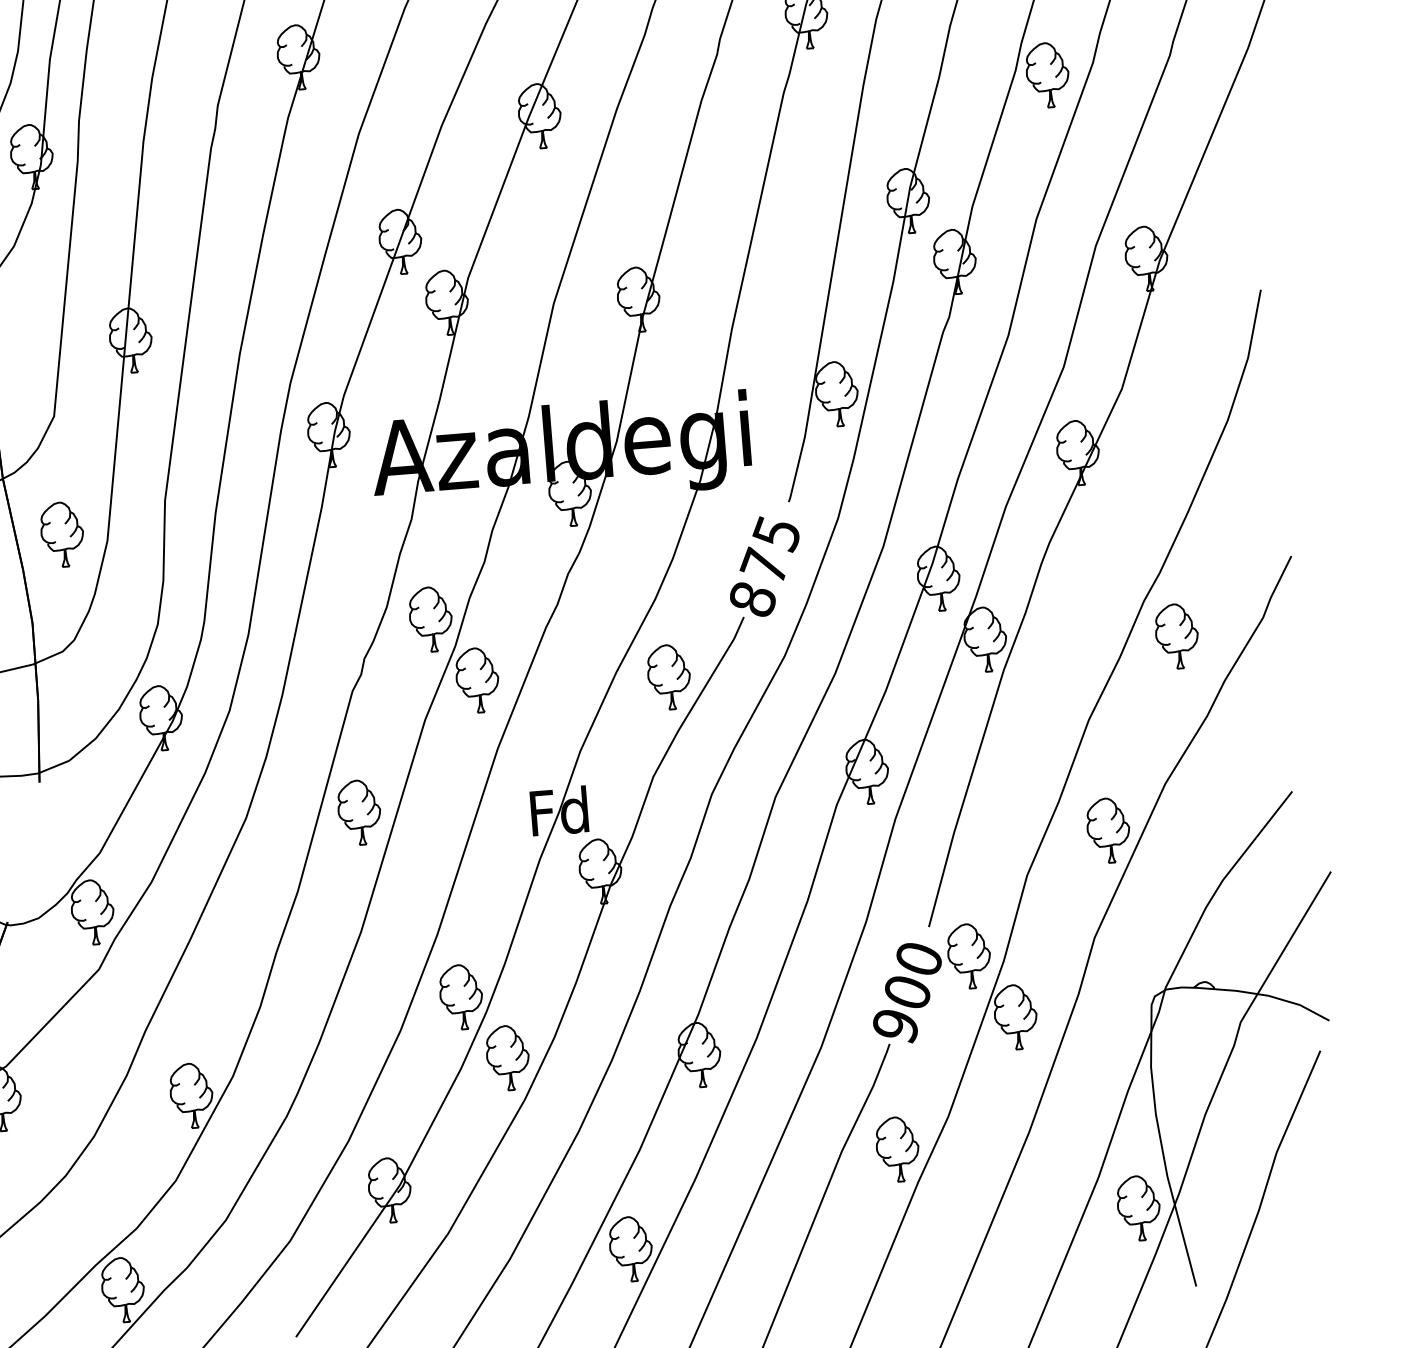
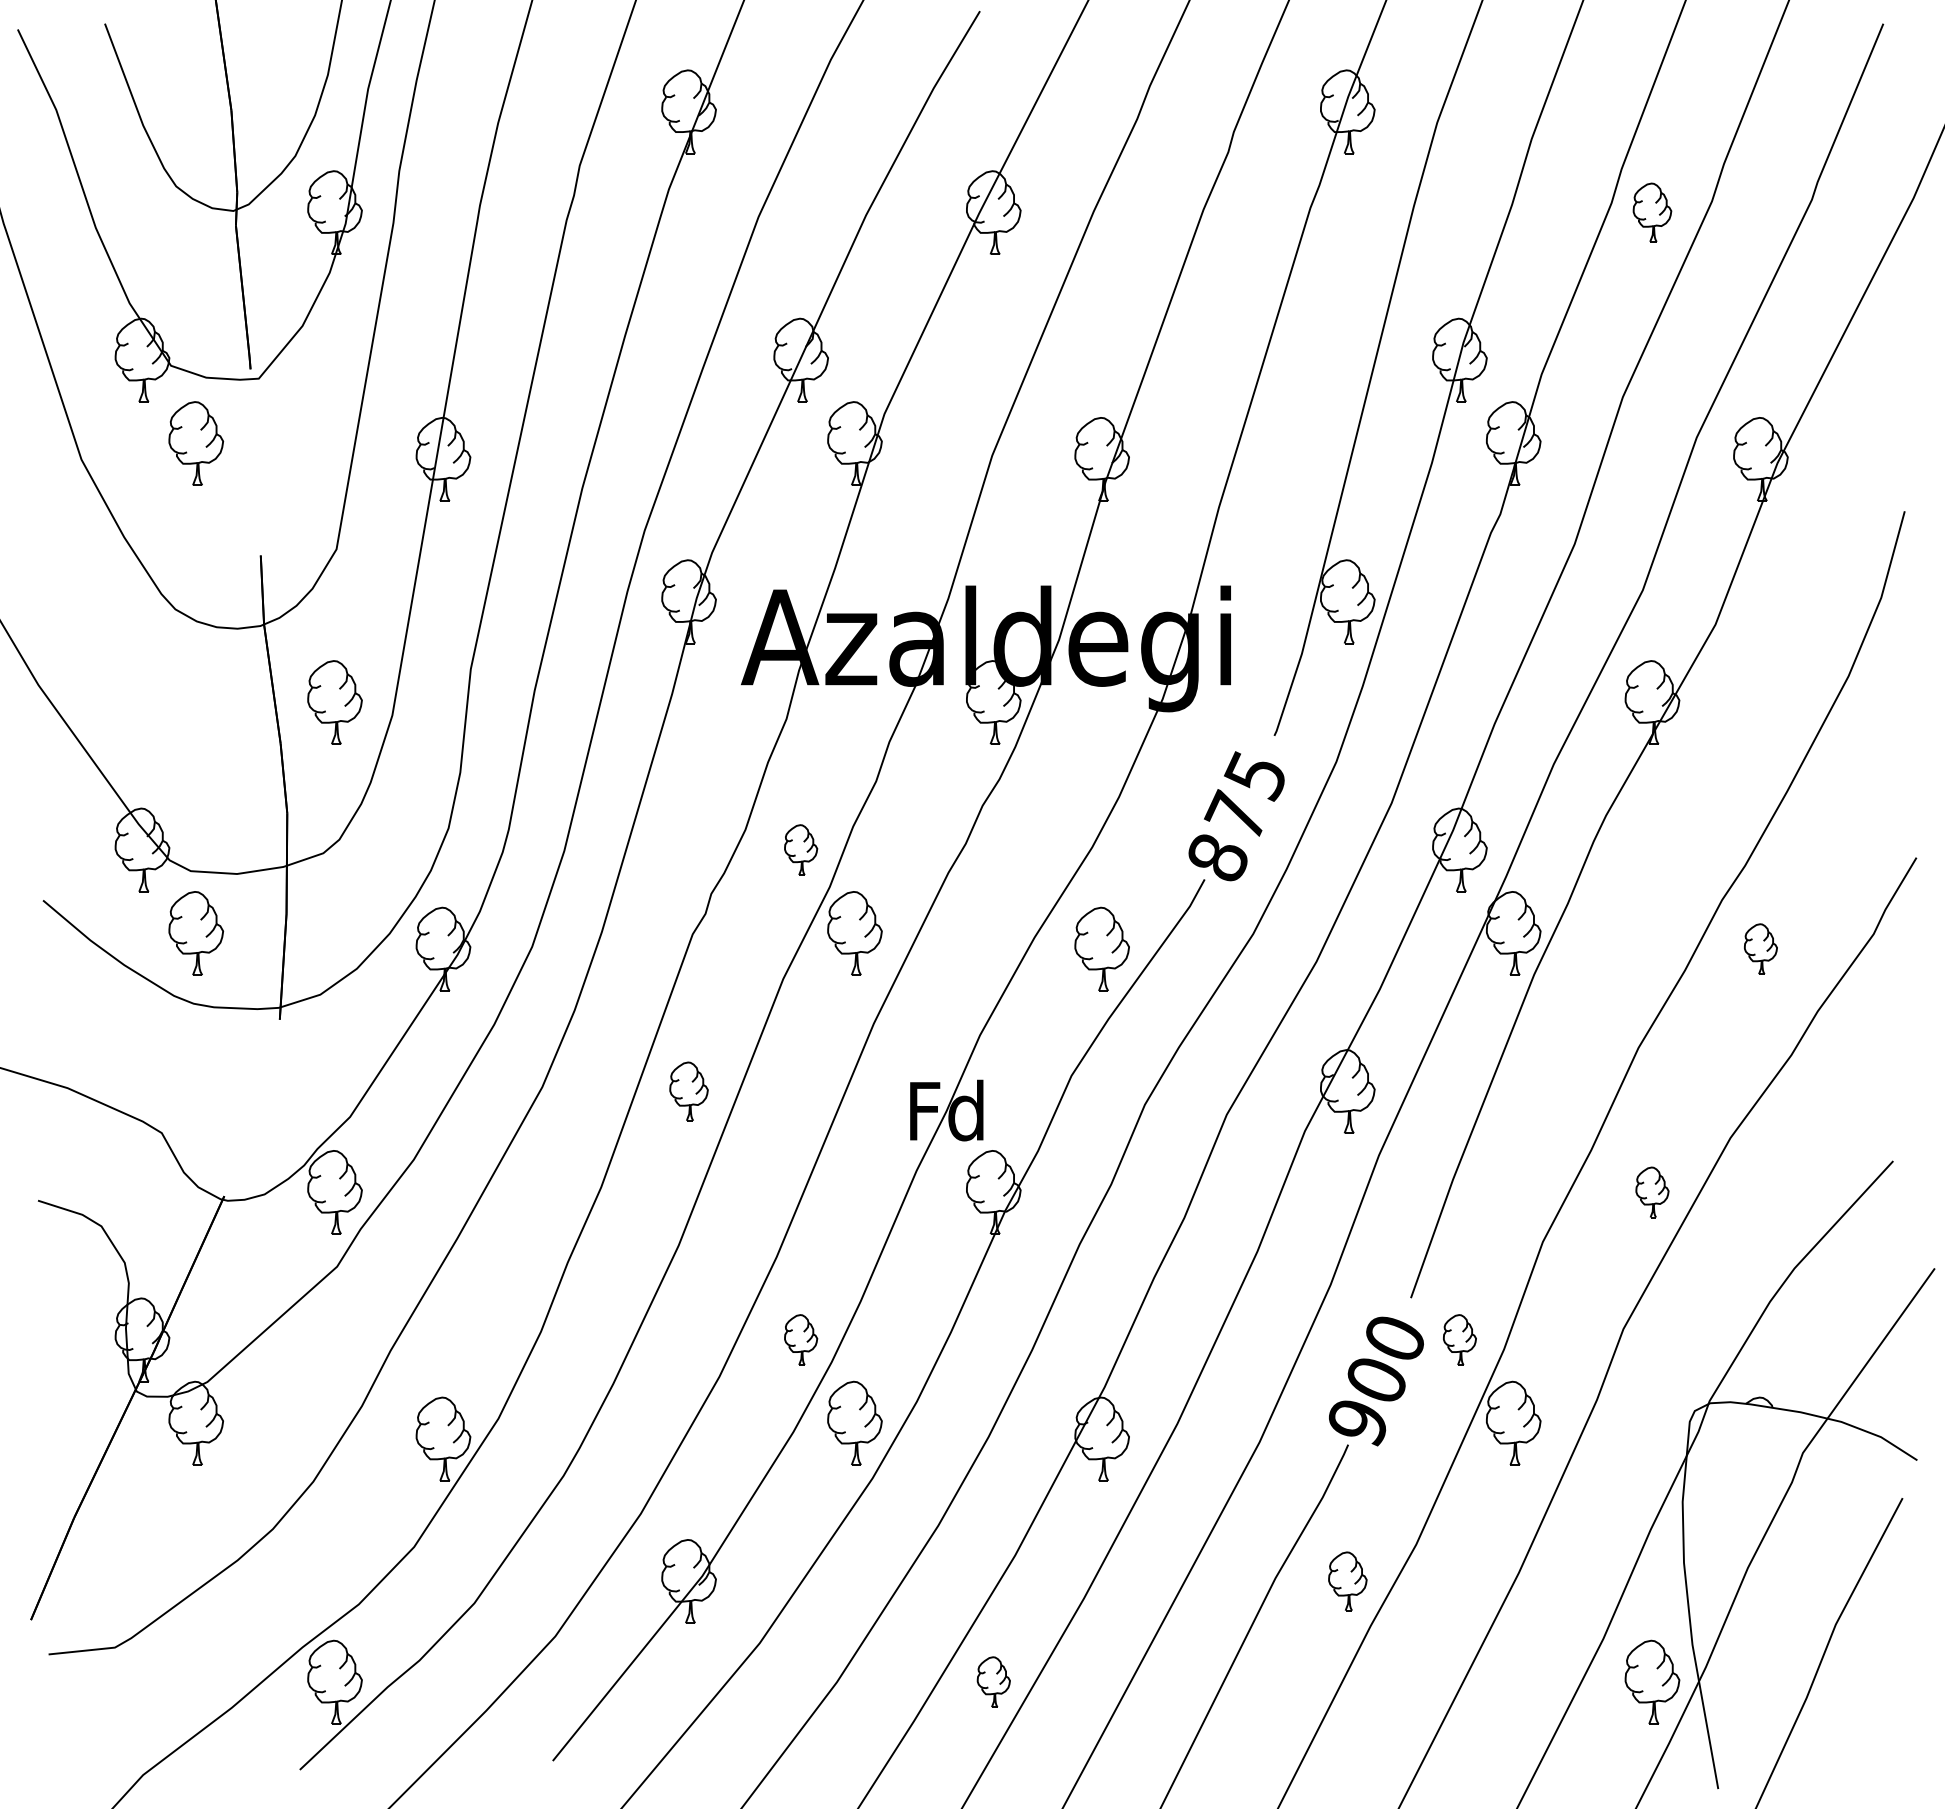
part: (1047, 75) -> (1652, 212), size x0.7
part: (430, 619) -> (800, 849), size x0.6
part: (1176, 635) -> (1760, 948), size x0.6
part: (359, 812) -> (688, 1091), size x0.7
part: (1108, 830) -> (1652, 1192), size x0.6
part: (968, 955) -> (1459, 1339), size x0.6
part: (460, 996) -> (800, 1339), size x0.6
part: (897, 1149) -> (1347, 1581), size x0.7
part: (630, 1248) -> (993, 1681), size x0.6

